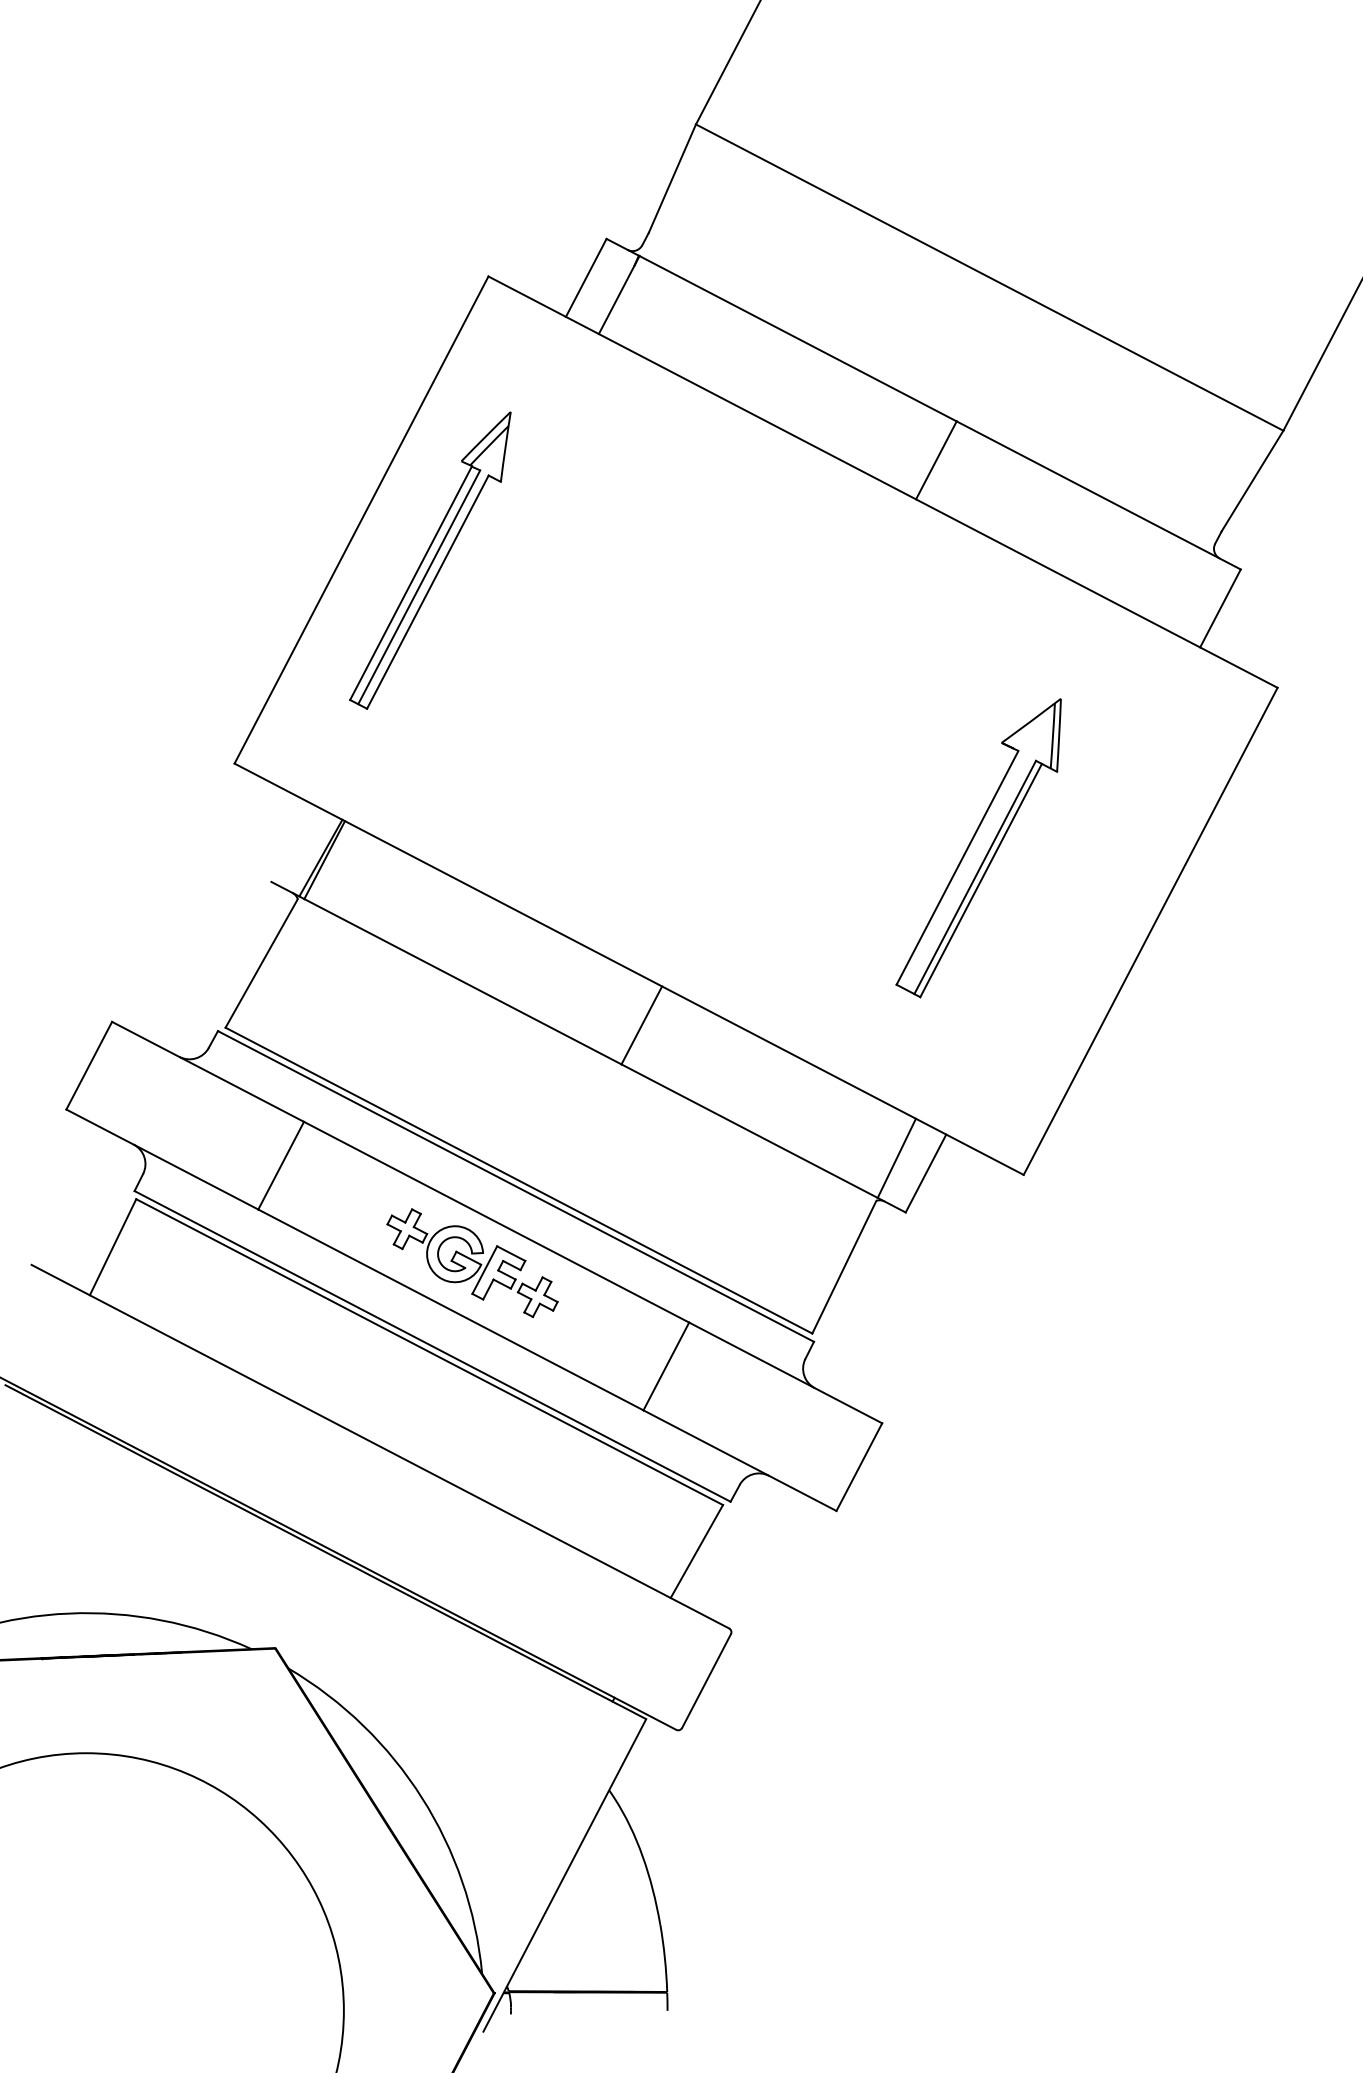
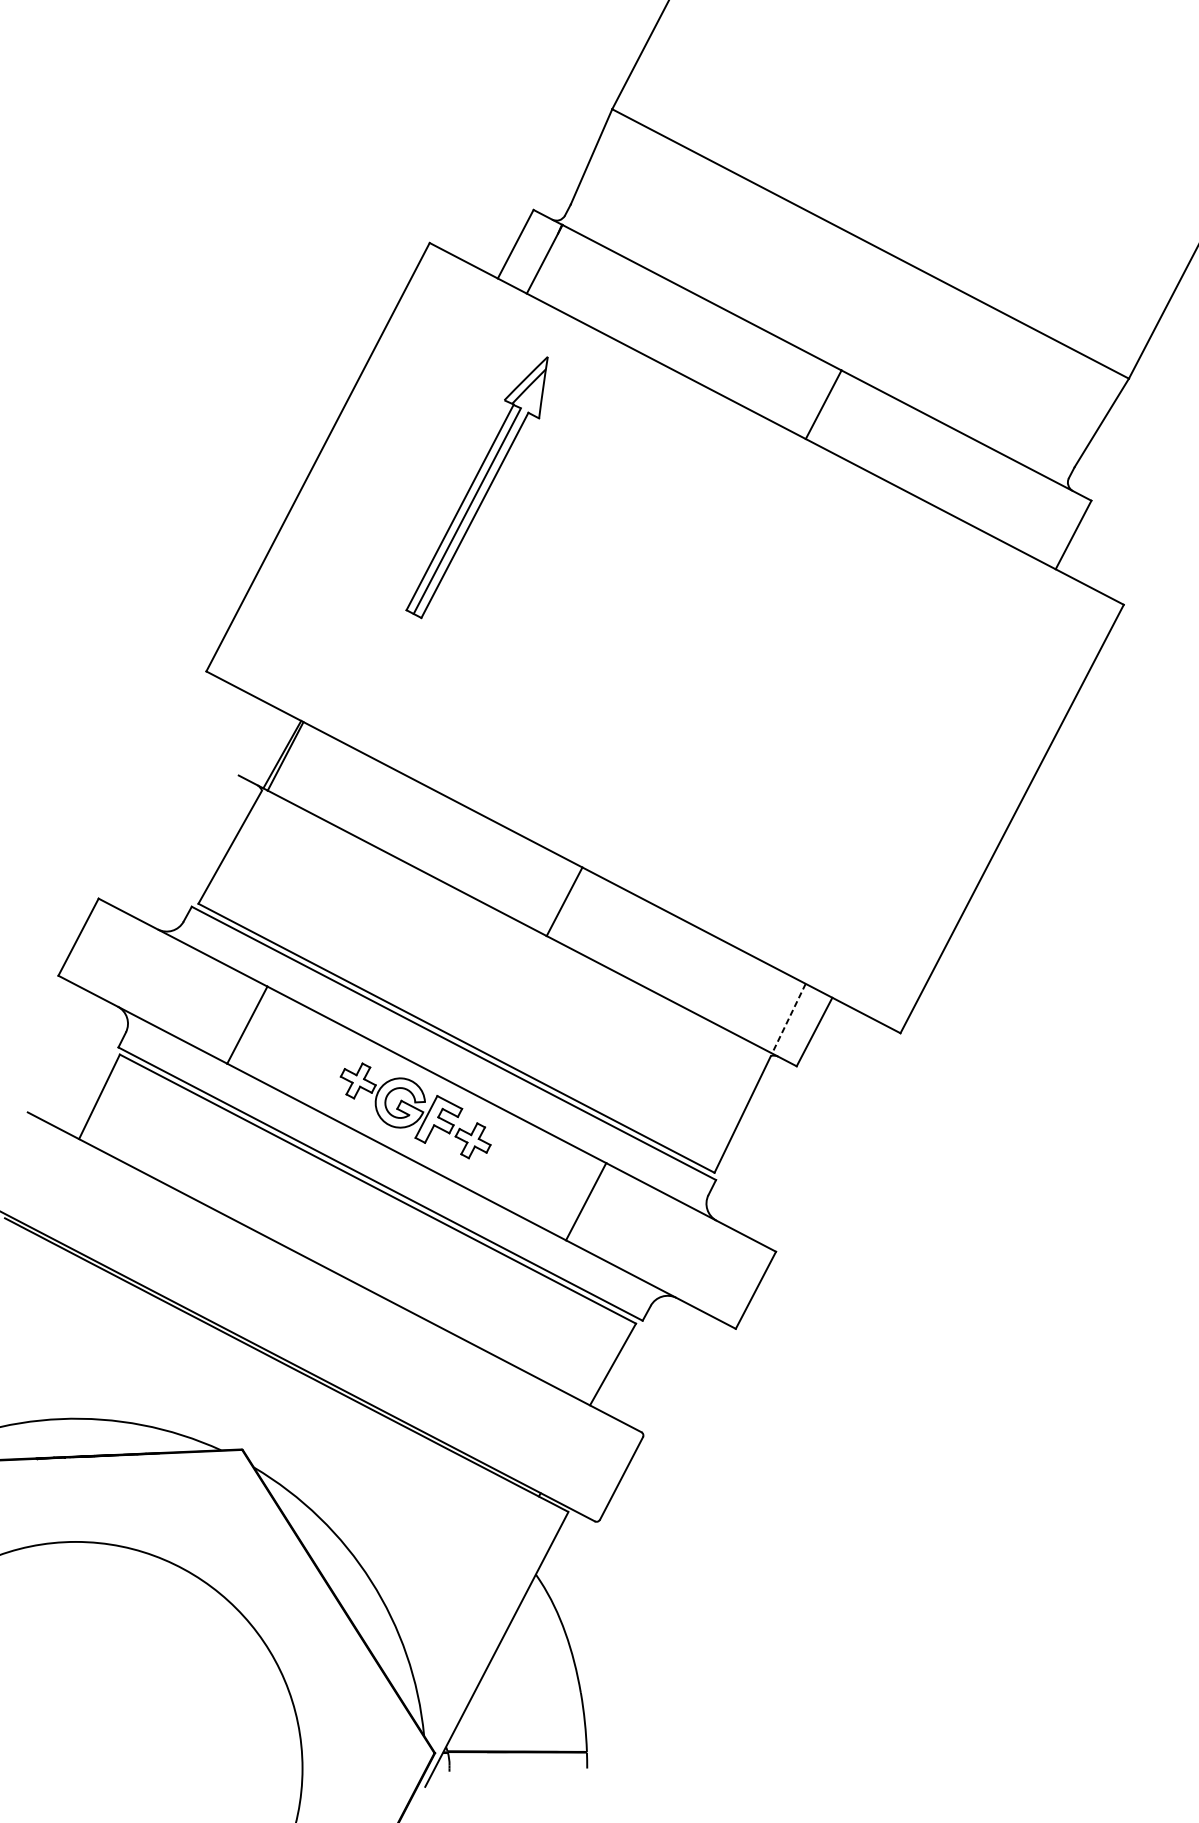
part: (430, 560) -> (477, 487), moved
part: (978, 848) -> (860, 746), removed
line: (896, 1158) -> (788, 1018), solid -> dashed

